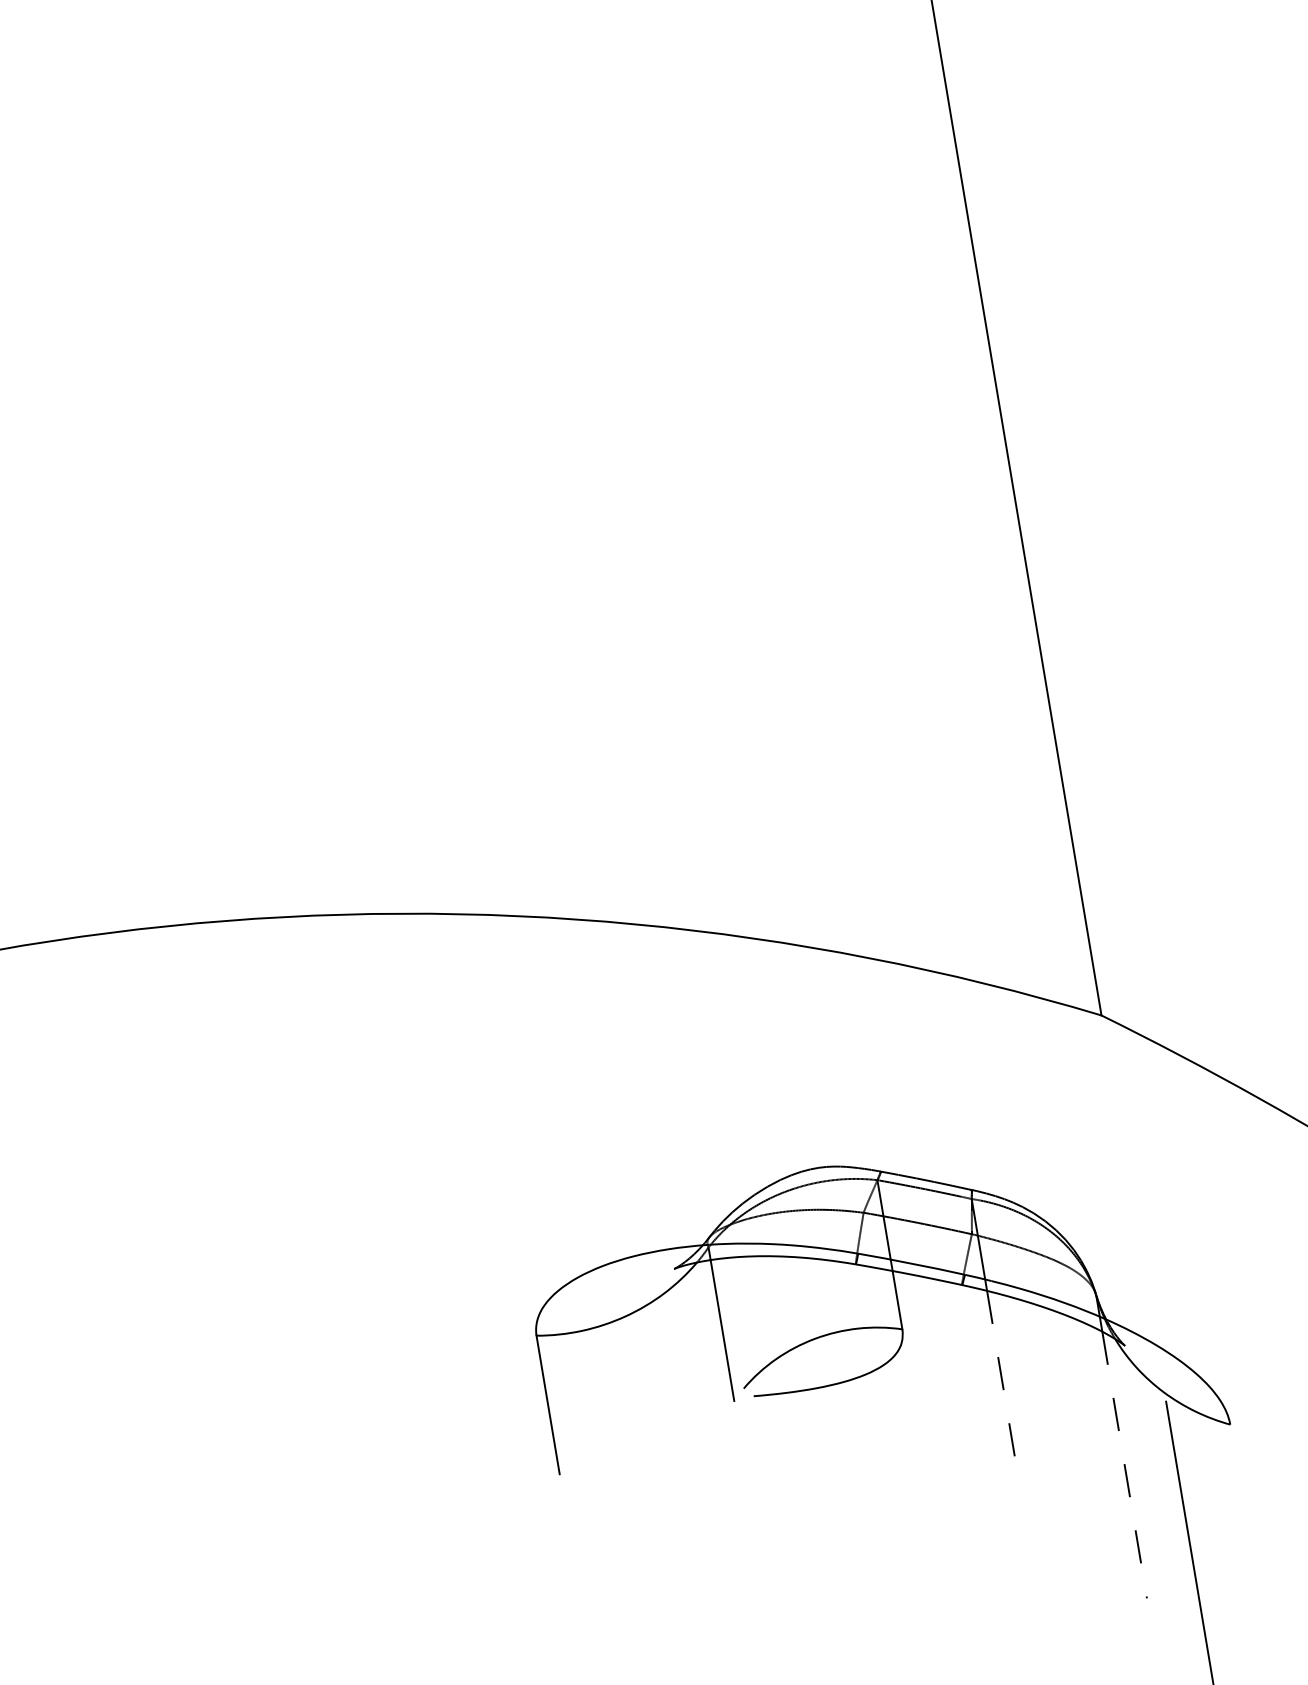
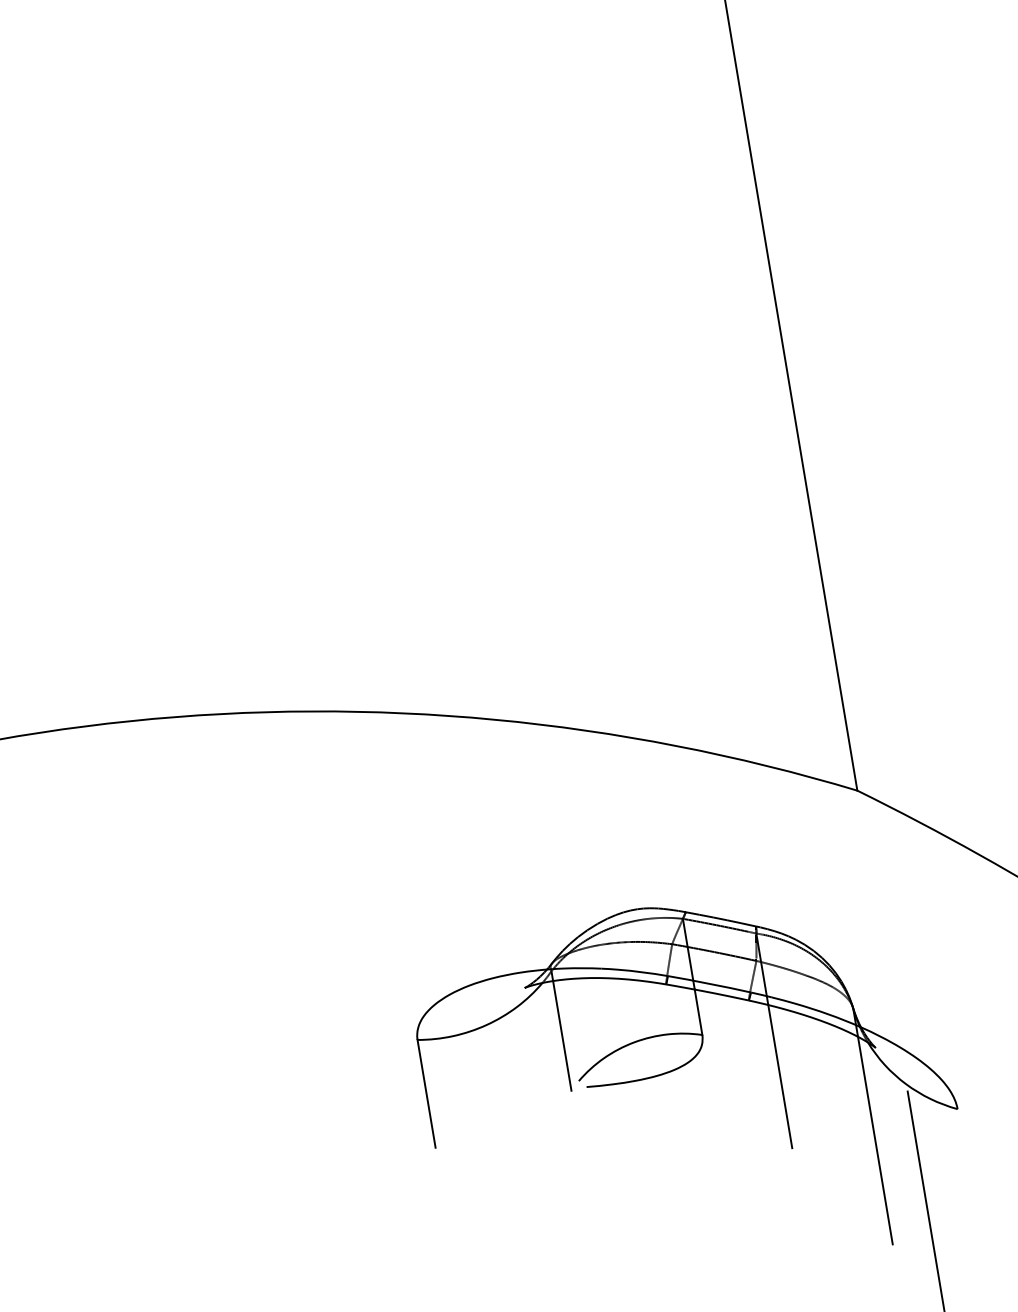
line: (1002, 1382) -> (780, 1076), dashed -> solid
line: (1124, 1466) -> (875, 1141), dashed -> solid

